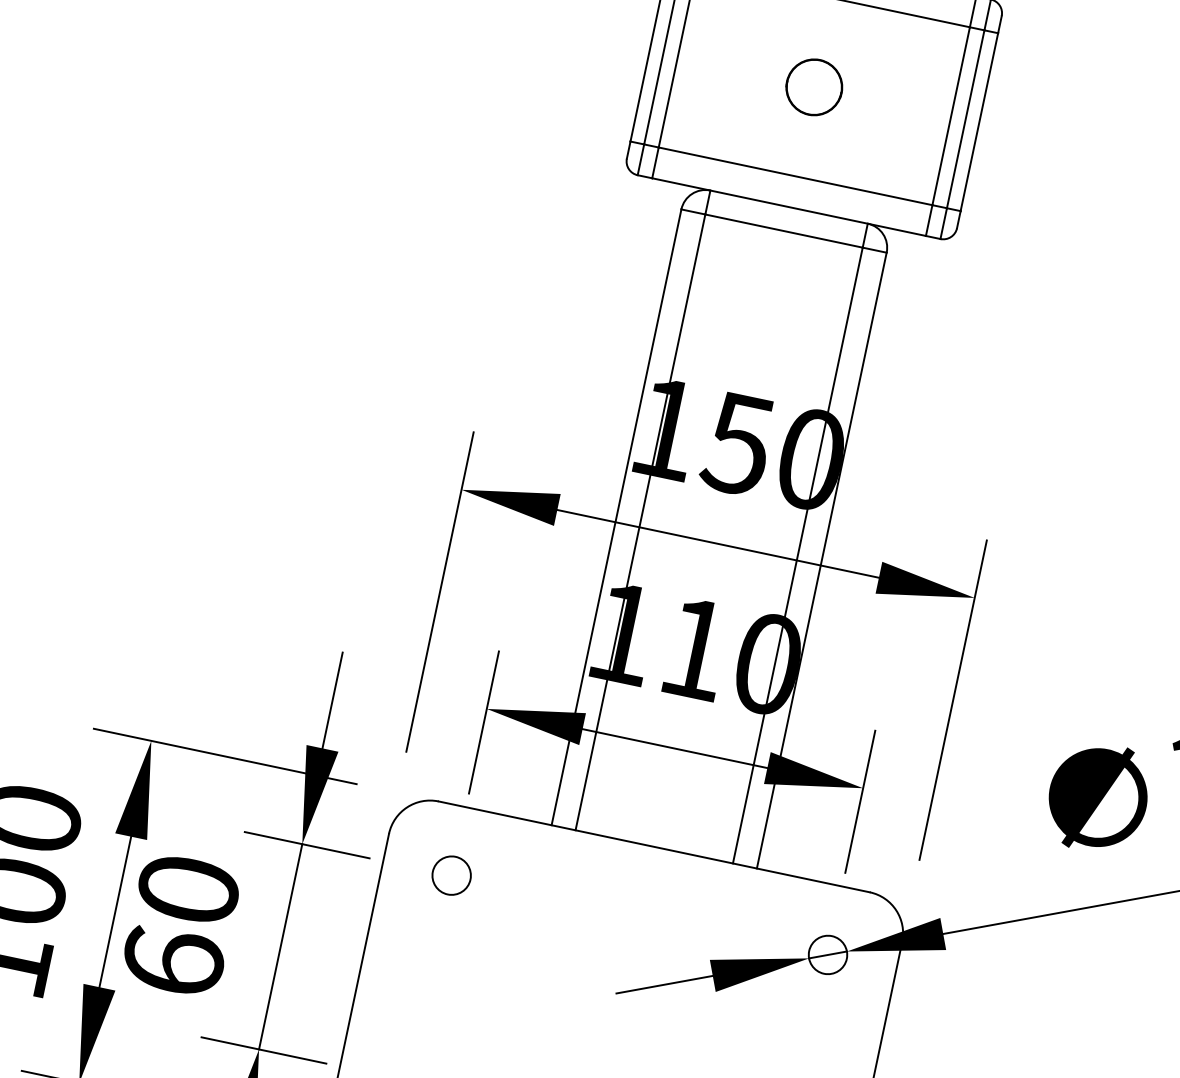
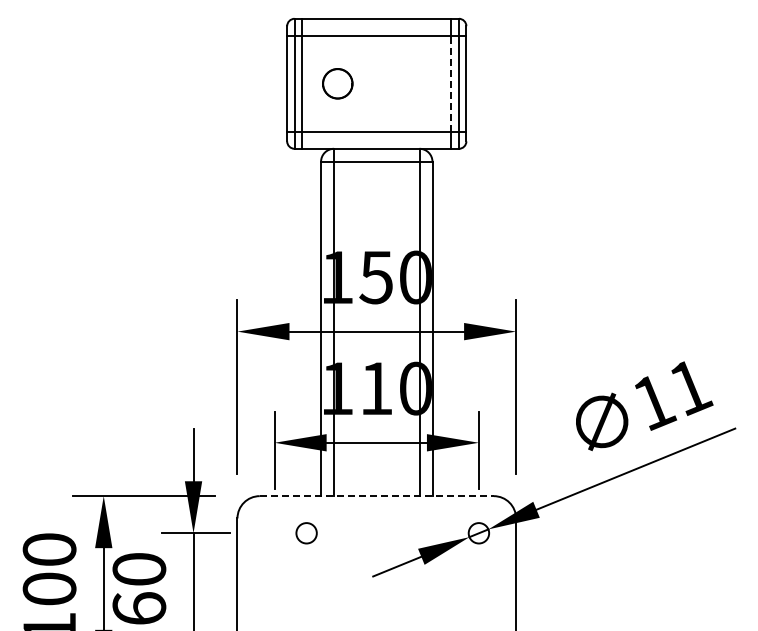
circle: (813, 86) -> (337, 83), moved
line: (952, 115) -> (451, 83), solid -> dashed
line: (655, 847) -> (377, 496), solid -> dashed
circle: (451, 875) -> (306, 533), moved

